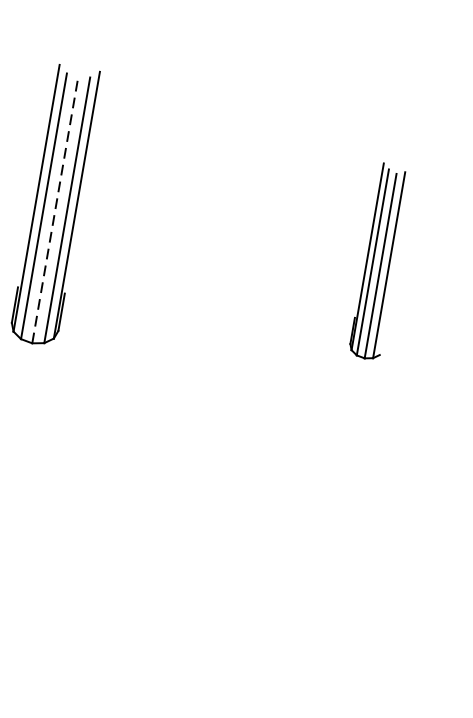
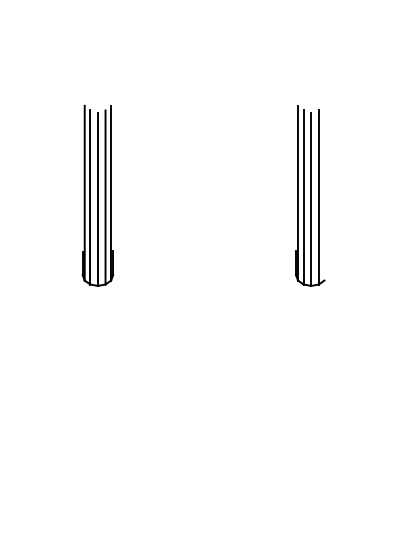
line: (54, 211) -> (97, 199), dashed -> solid
part: (380, 261) -> (310, 195), size x1.43

